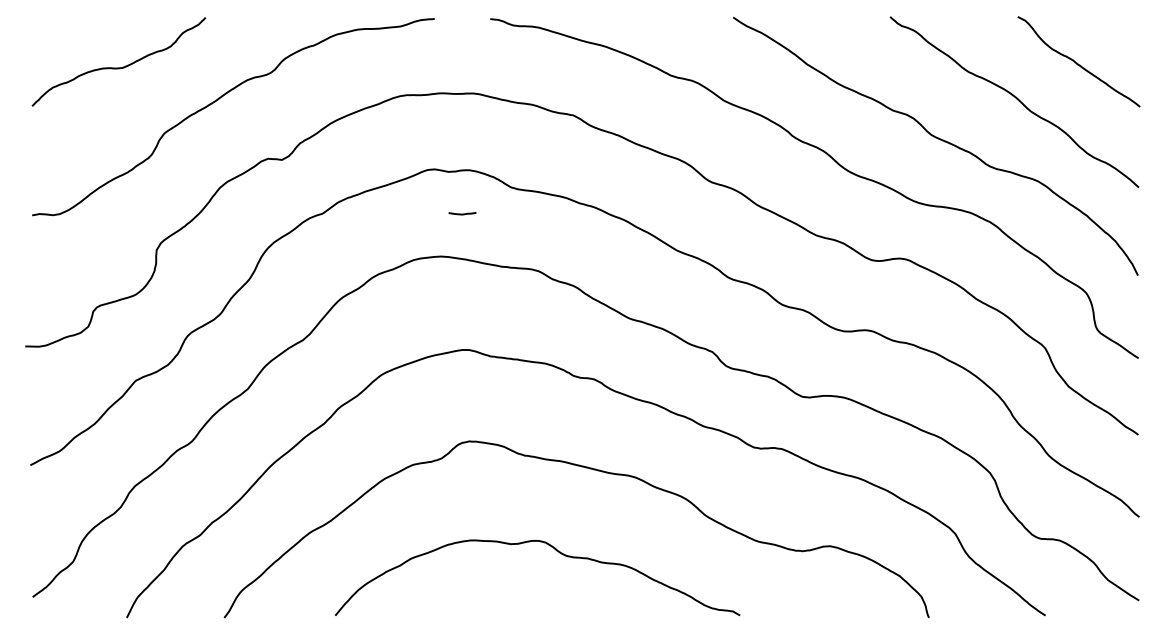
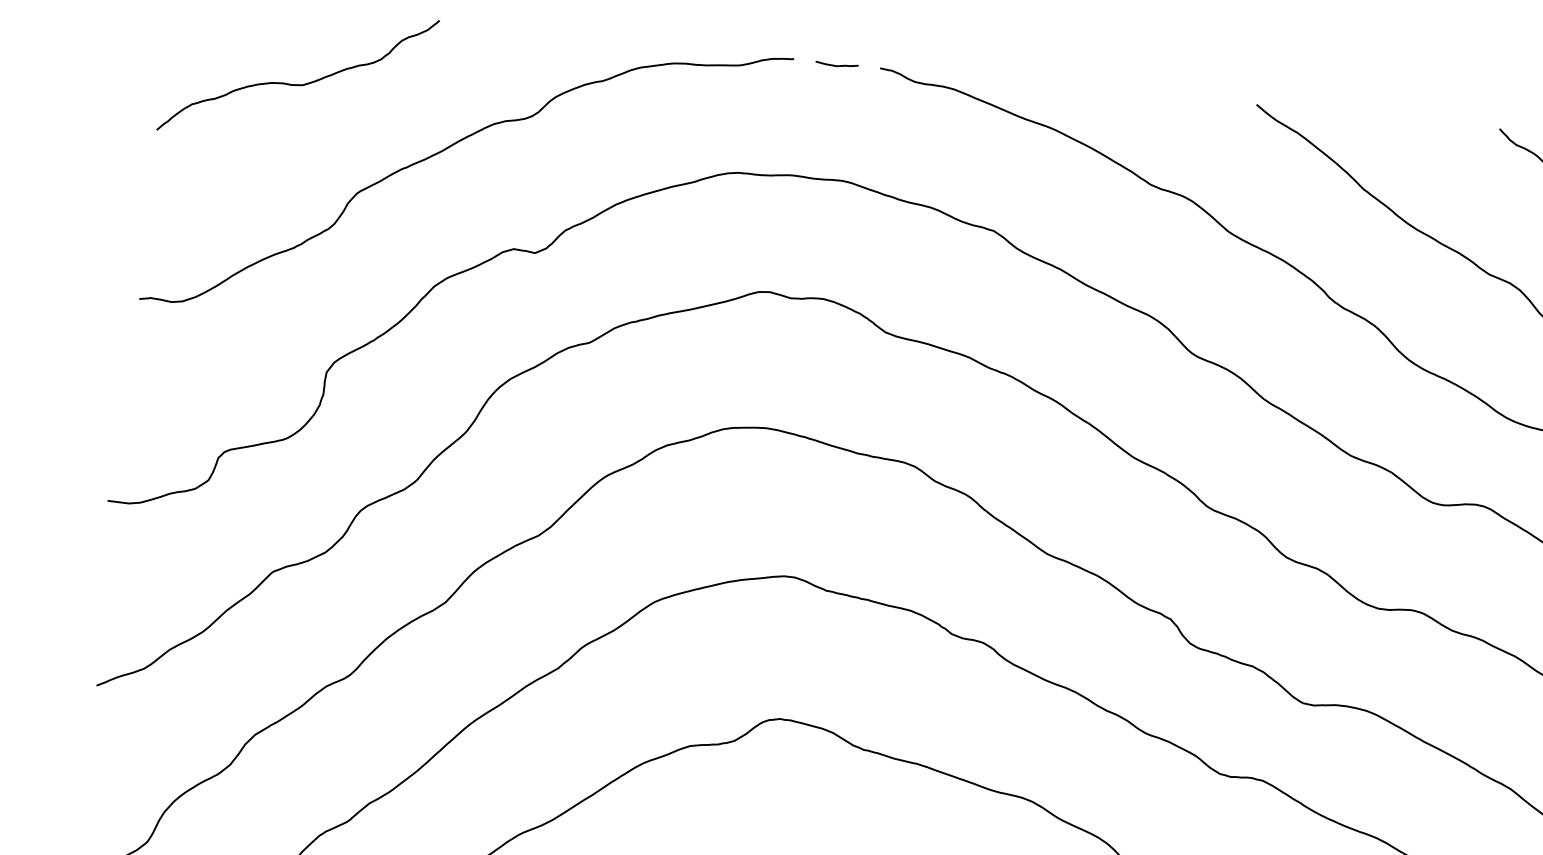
line: (462, 213) -> (837, 64), moved

